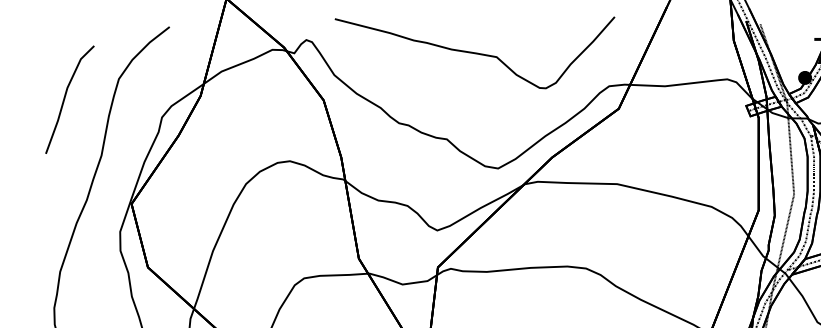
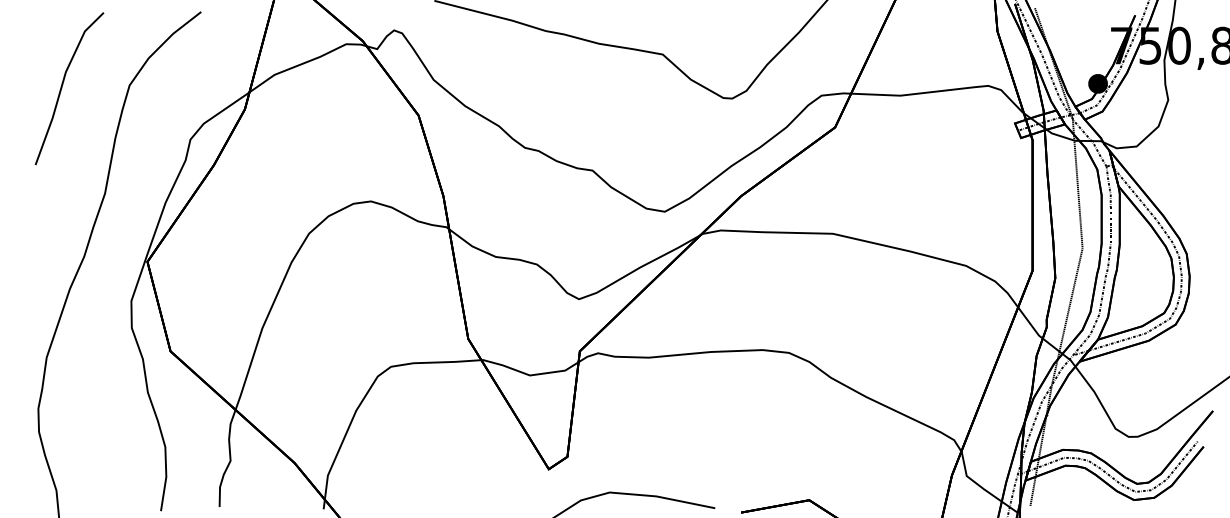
part: (65, 99) -> (62, 88), moved

